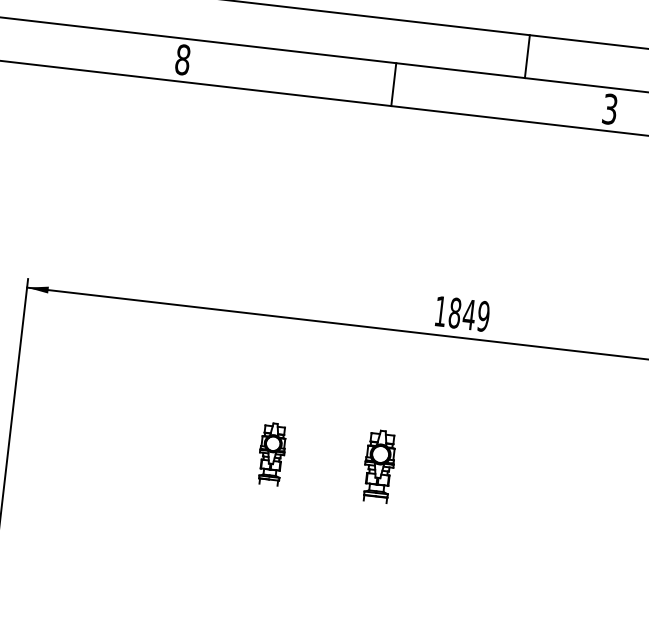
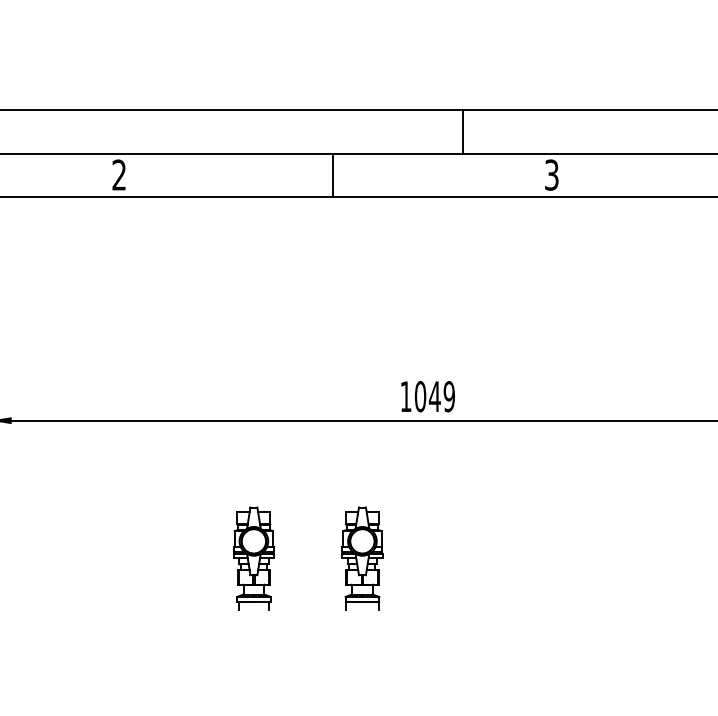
text: (183, 59) -> (119, 174), 8 -> 2
text: (455, 312) -> (420, 396), 1849 -> 1049
part: (271, 453) -> (253, 558), size x1.67
part: (379, 466) -> (362, 558), size x1.43

